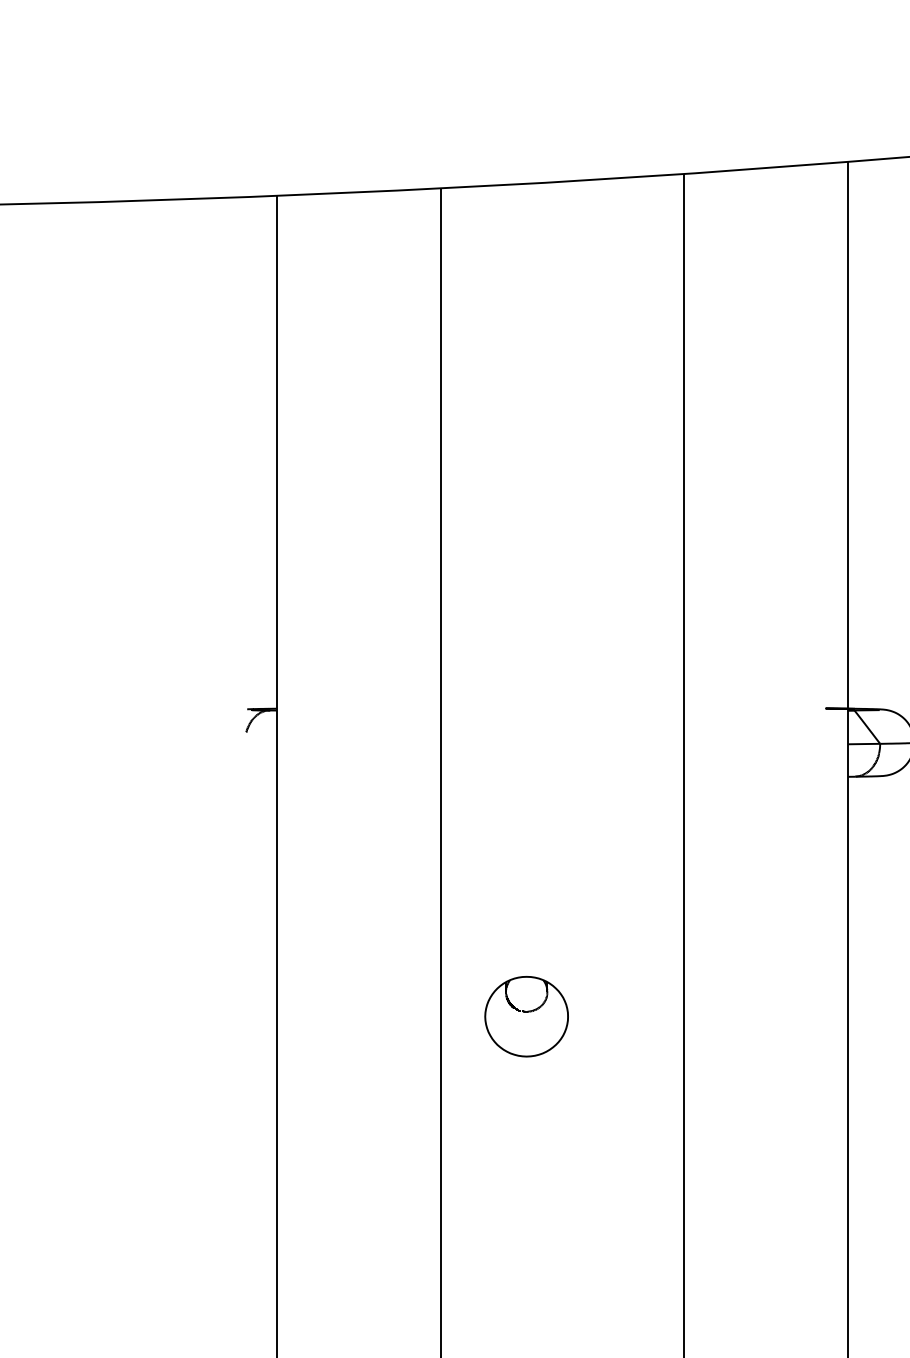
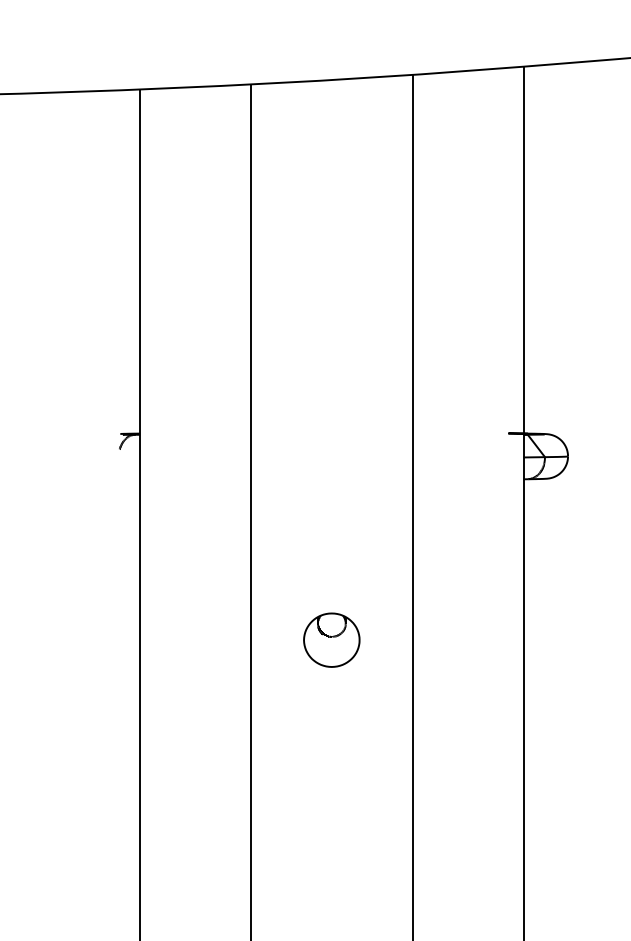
part: (526, 1015) -> (331, 639), moved

